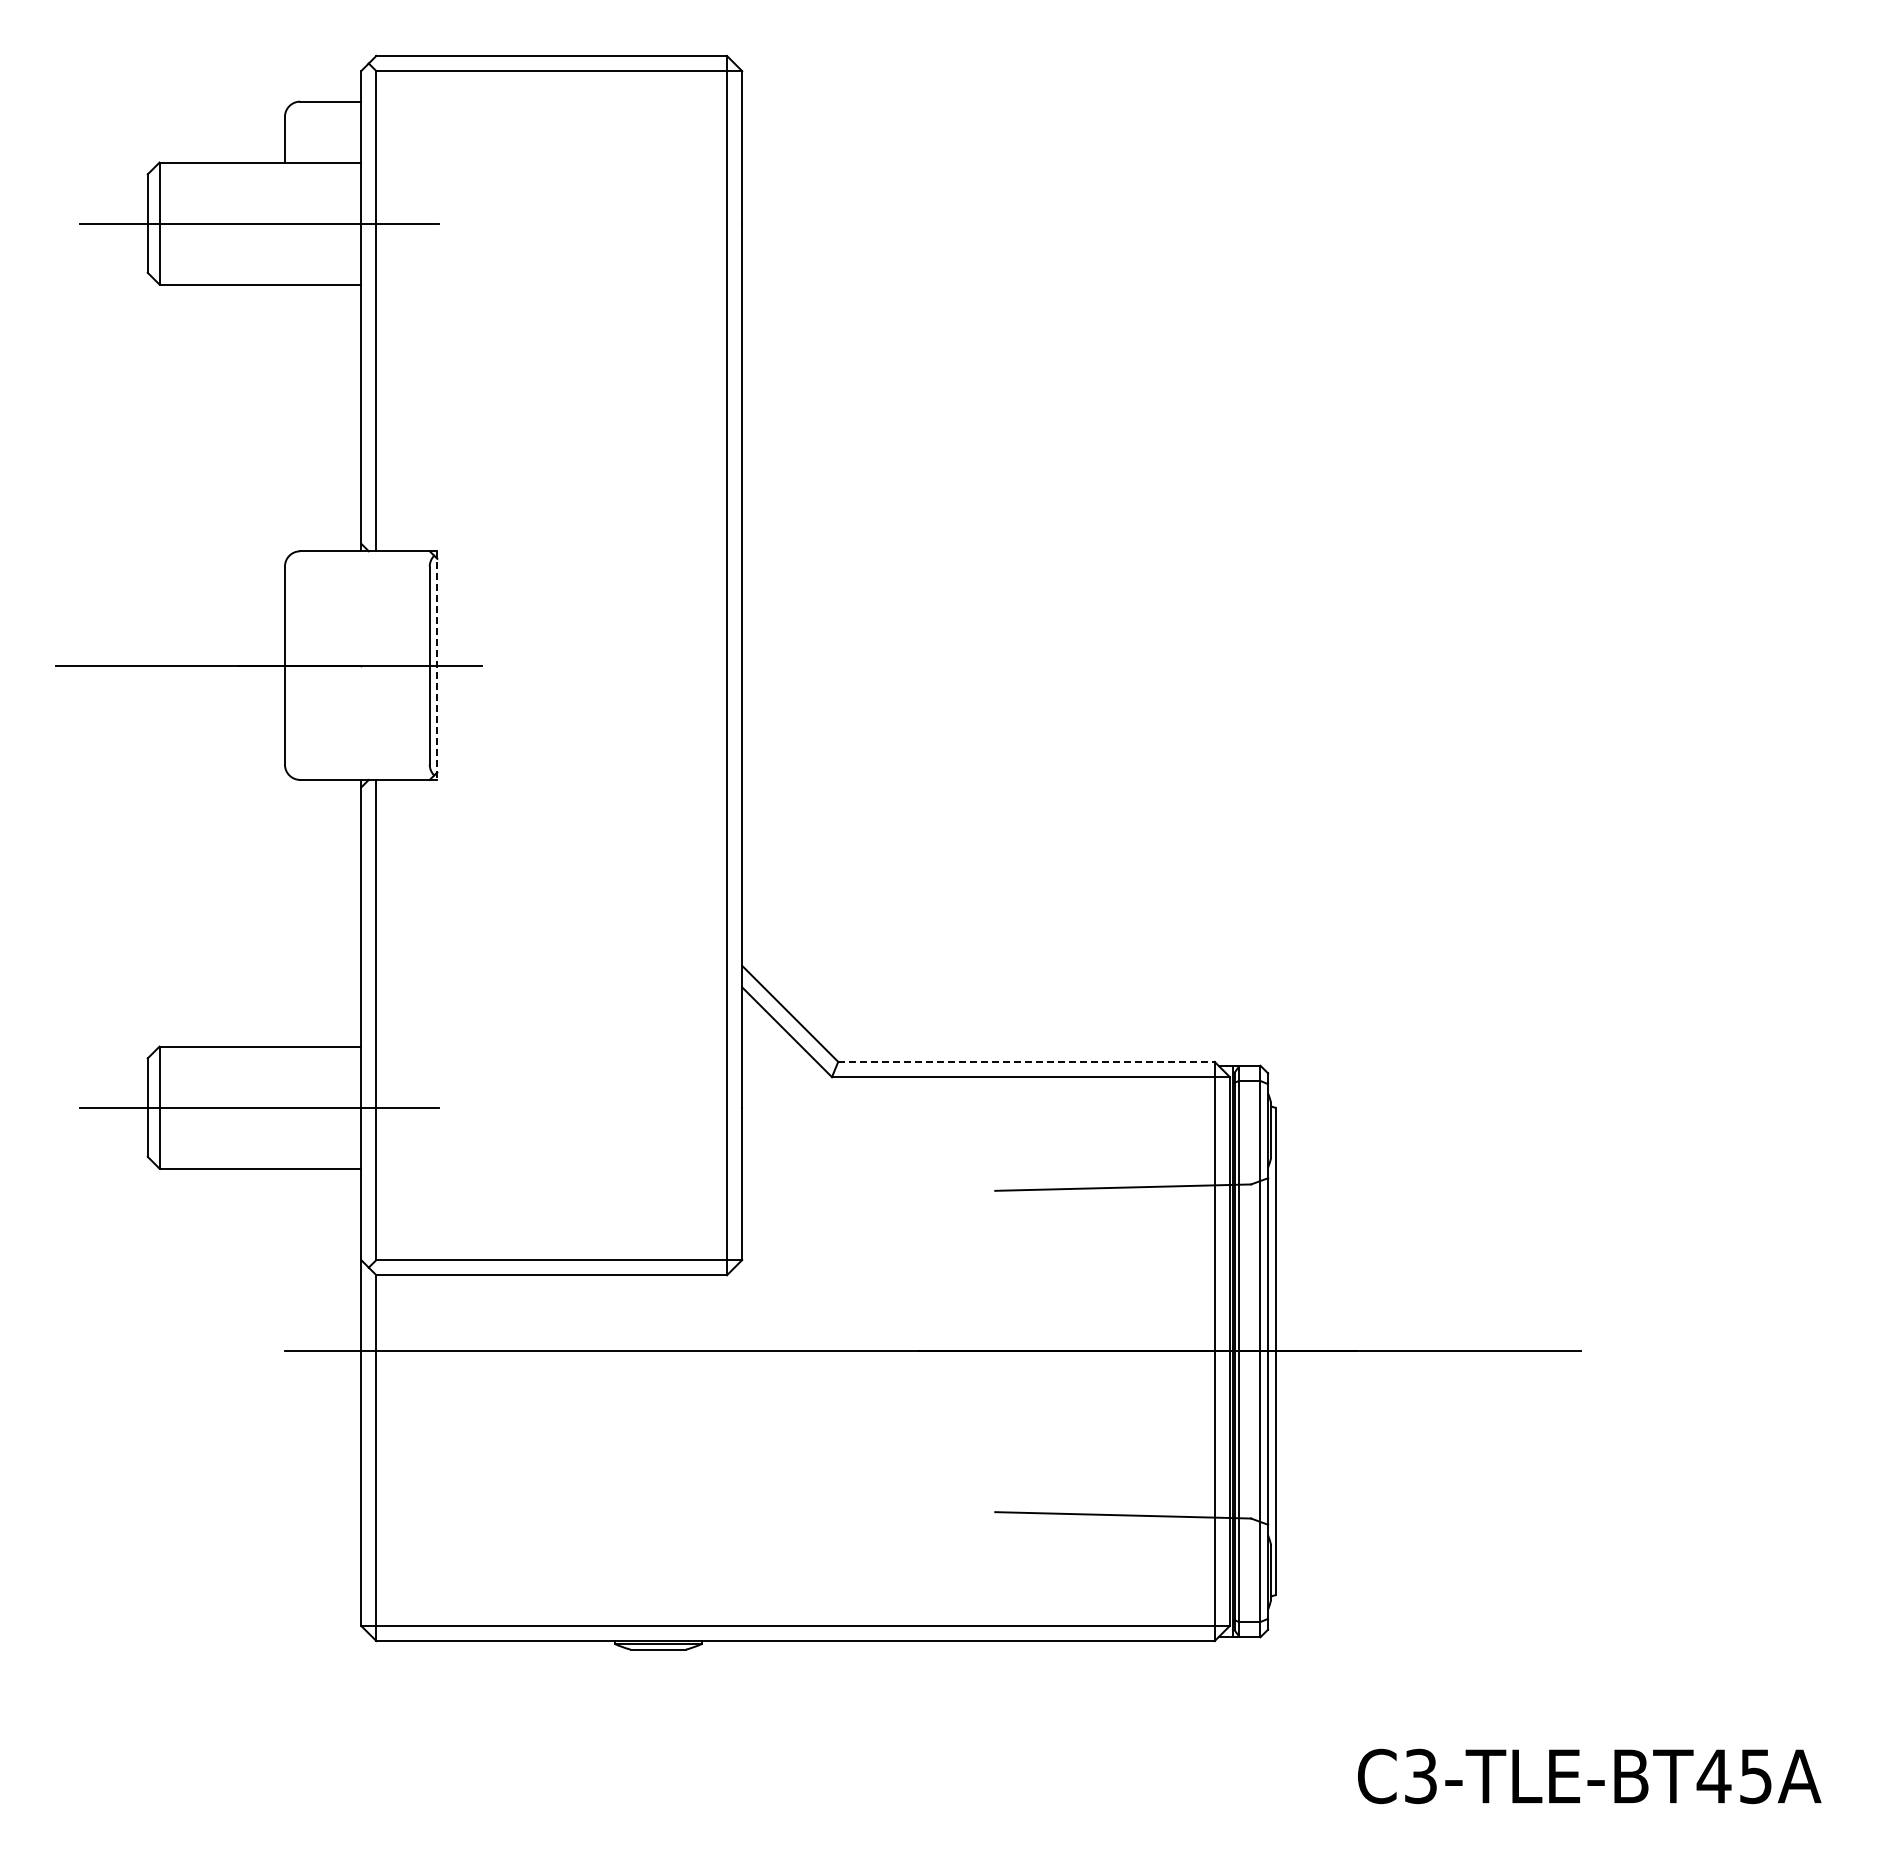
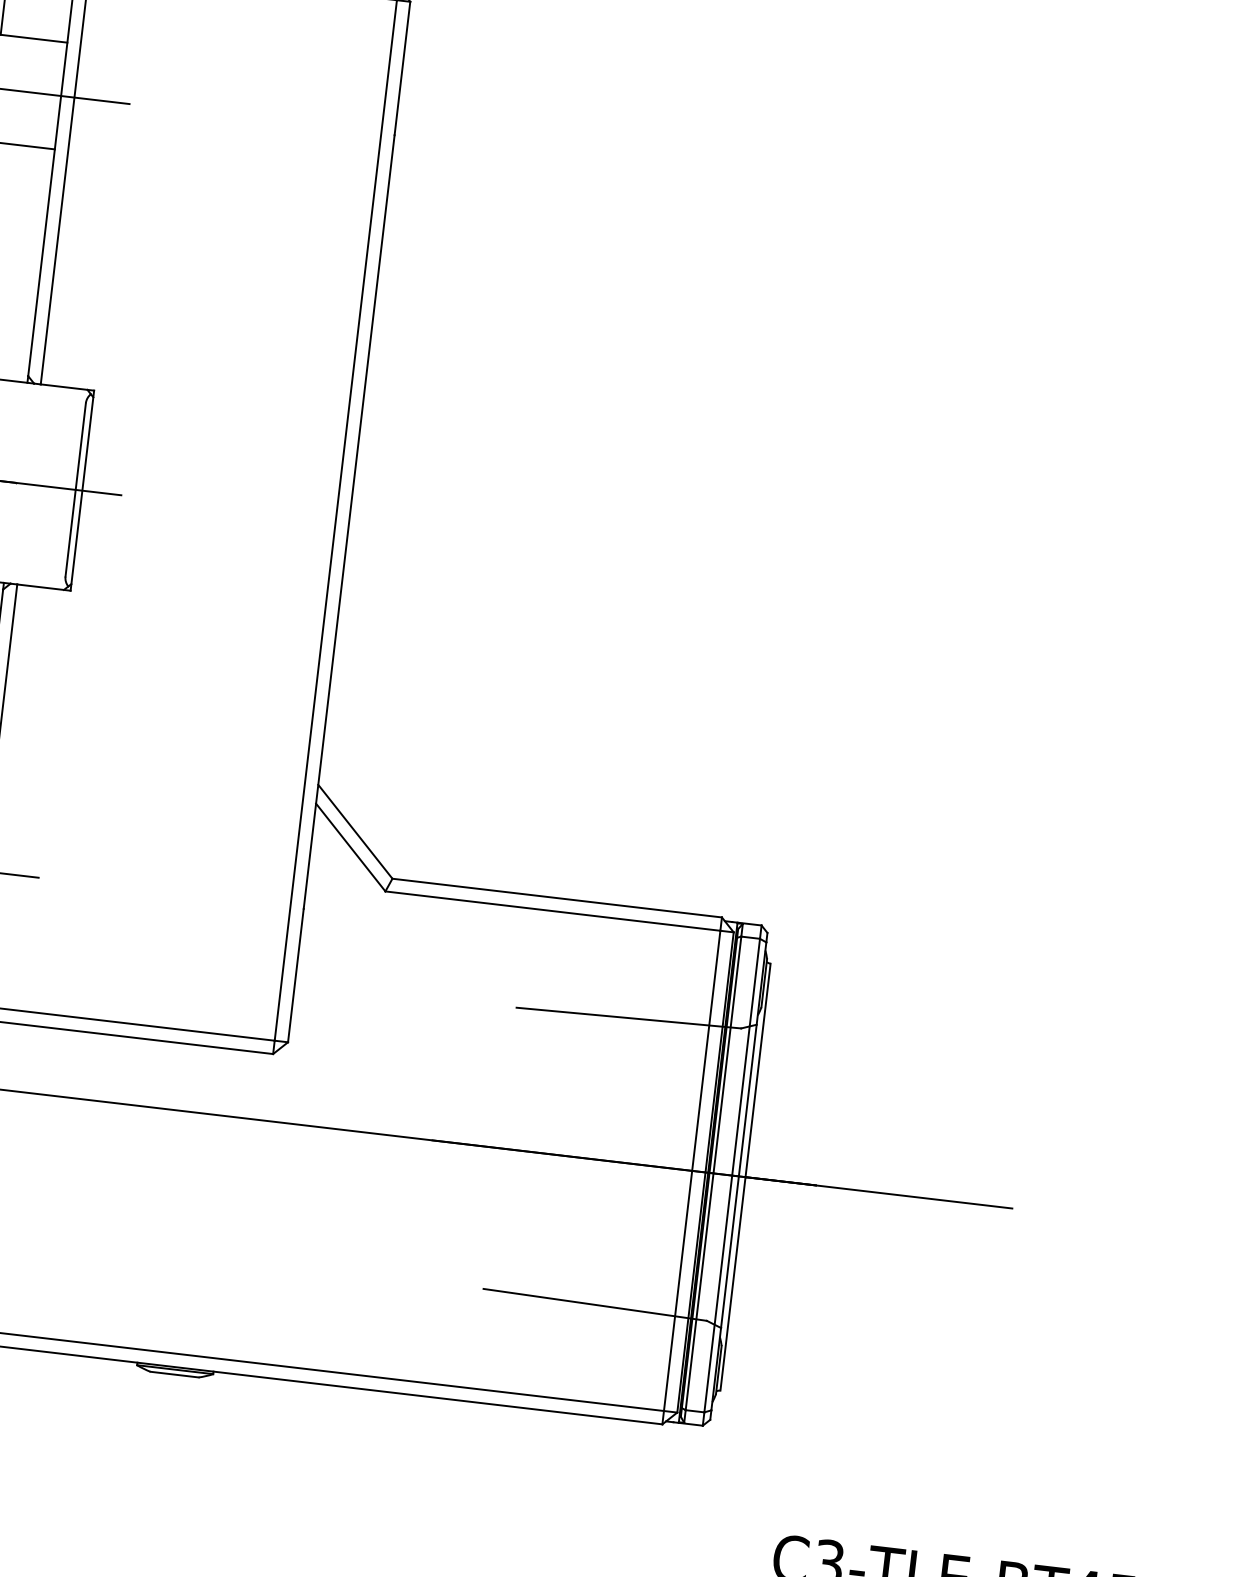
line: (437, 666) -> (82, 491), dashed -> solid
line: (1026, 1061) -> (557, 897), dashed -> solid

